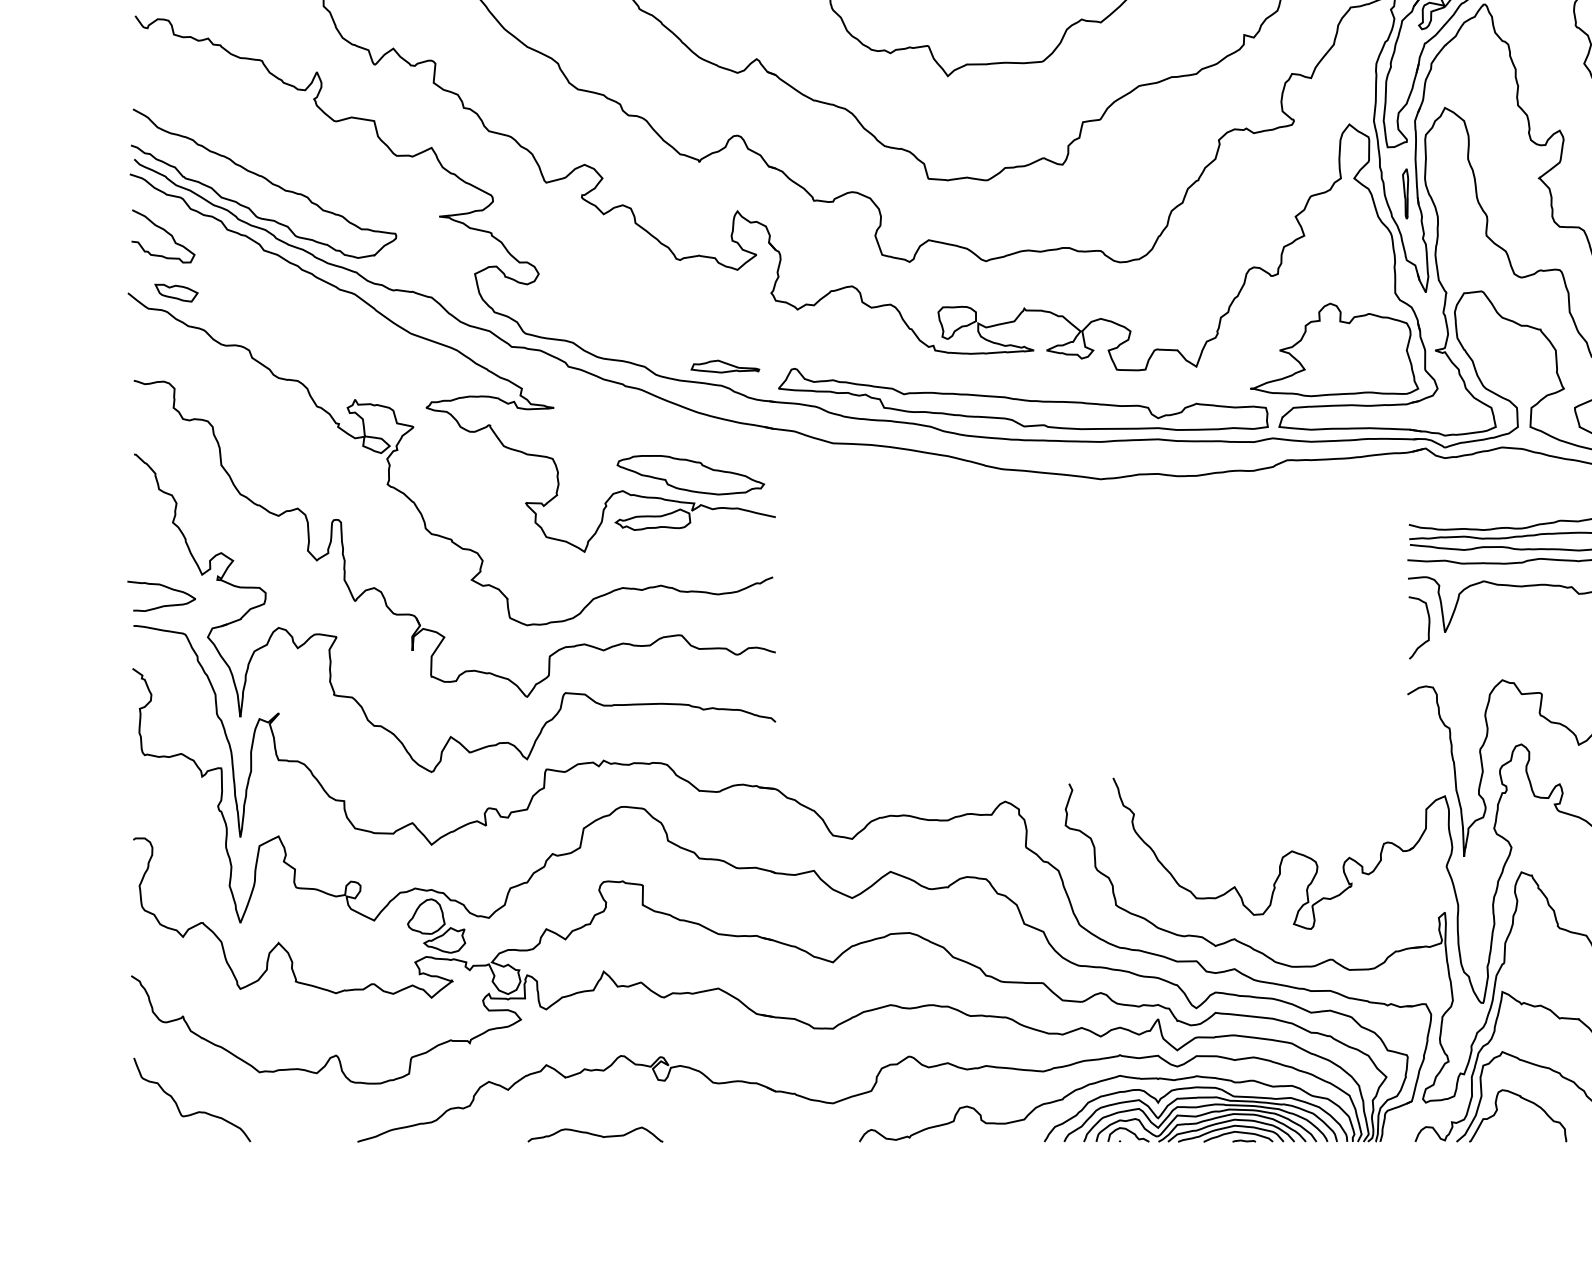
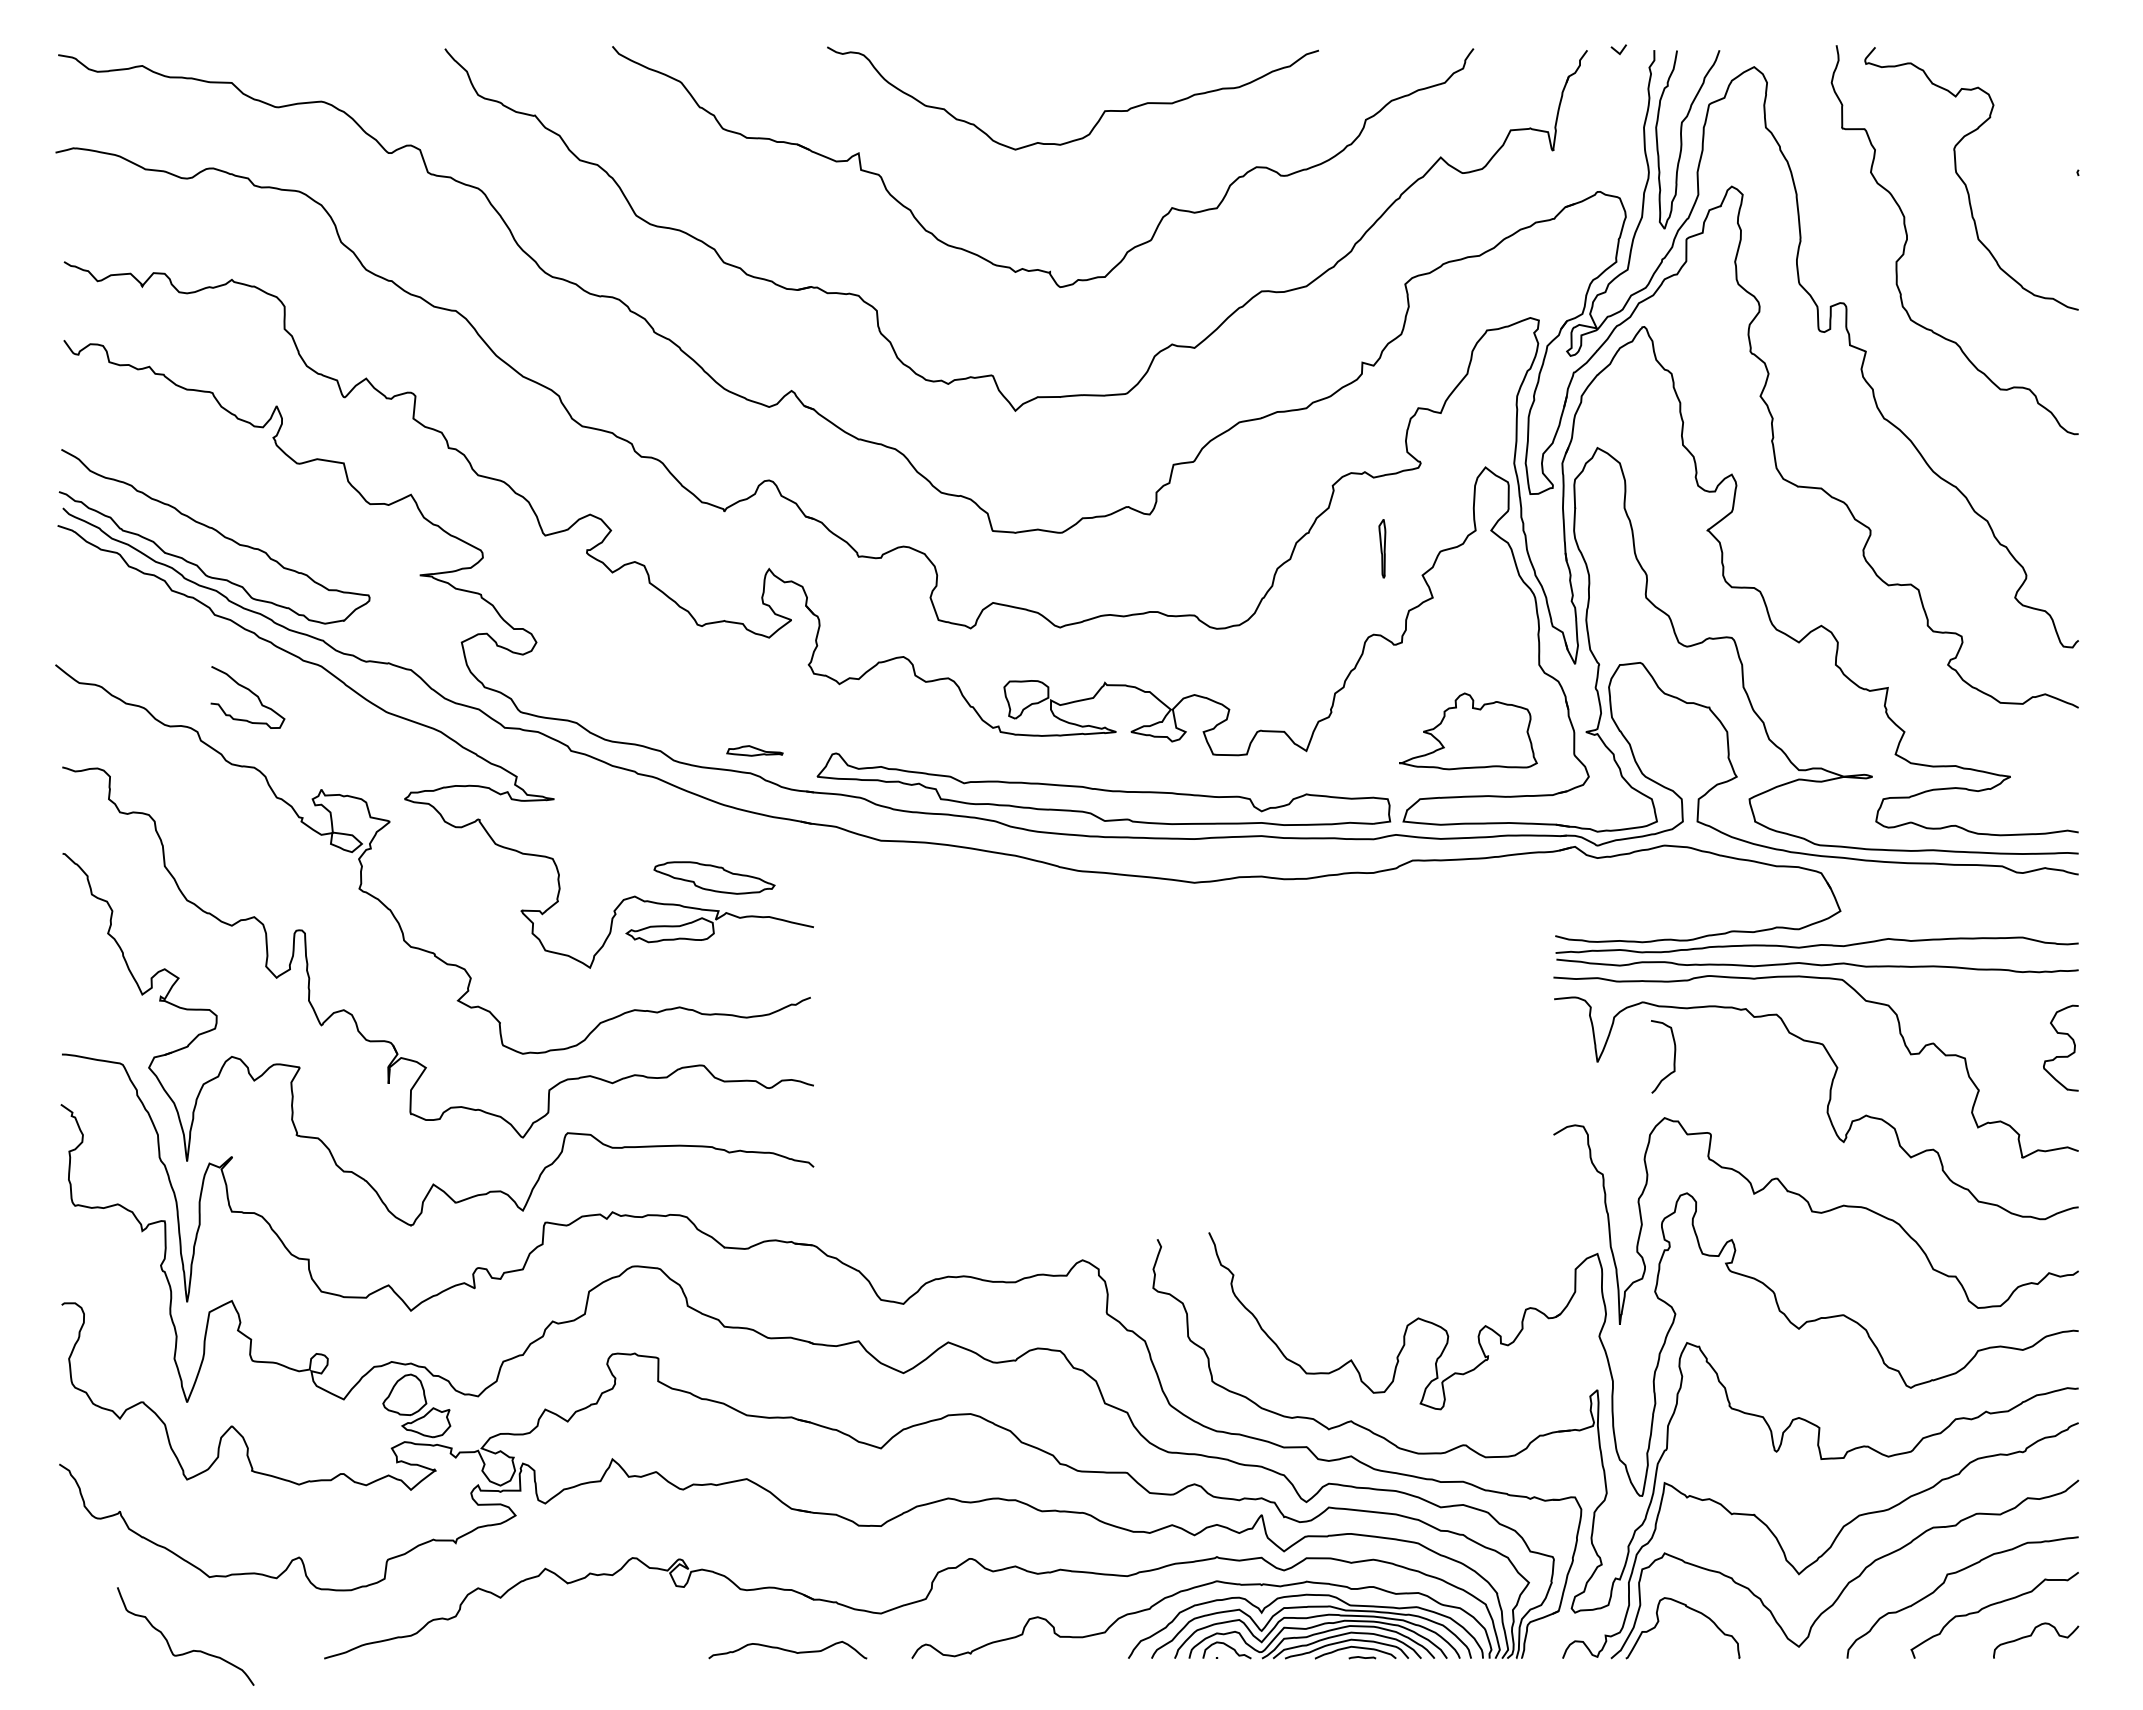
part: (1405, 193) -> (1382, 548), moved
curve: (166, 233) -> (251, 693), moved
part: (176, 292) -> (112, 664), removed
part: (1334, 350) -> (1468, 731), size x0.7
part: (725, 366) -> (754, 750), size x0.7
part: (690, 474) -> (714, 877), size x0.7
curve: (164, 587) -> (98, 1009), removed
curve: (1427, 629) -> (1673, 1058), moved
curve: (196, 1111) -> (190, 1650), moved
curve: (595, 1134) -> (787, 1649), moved

